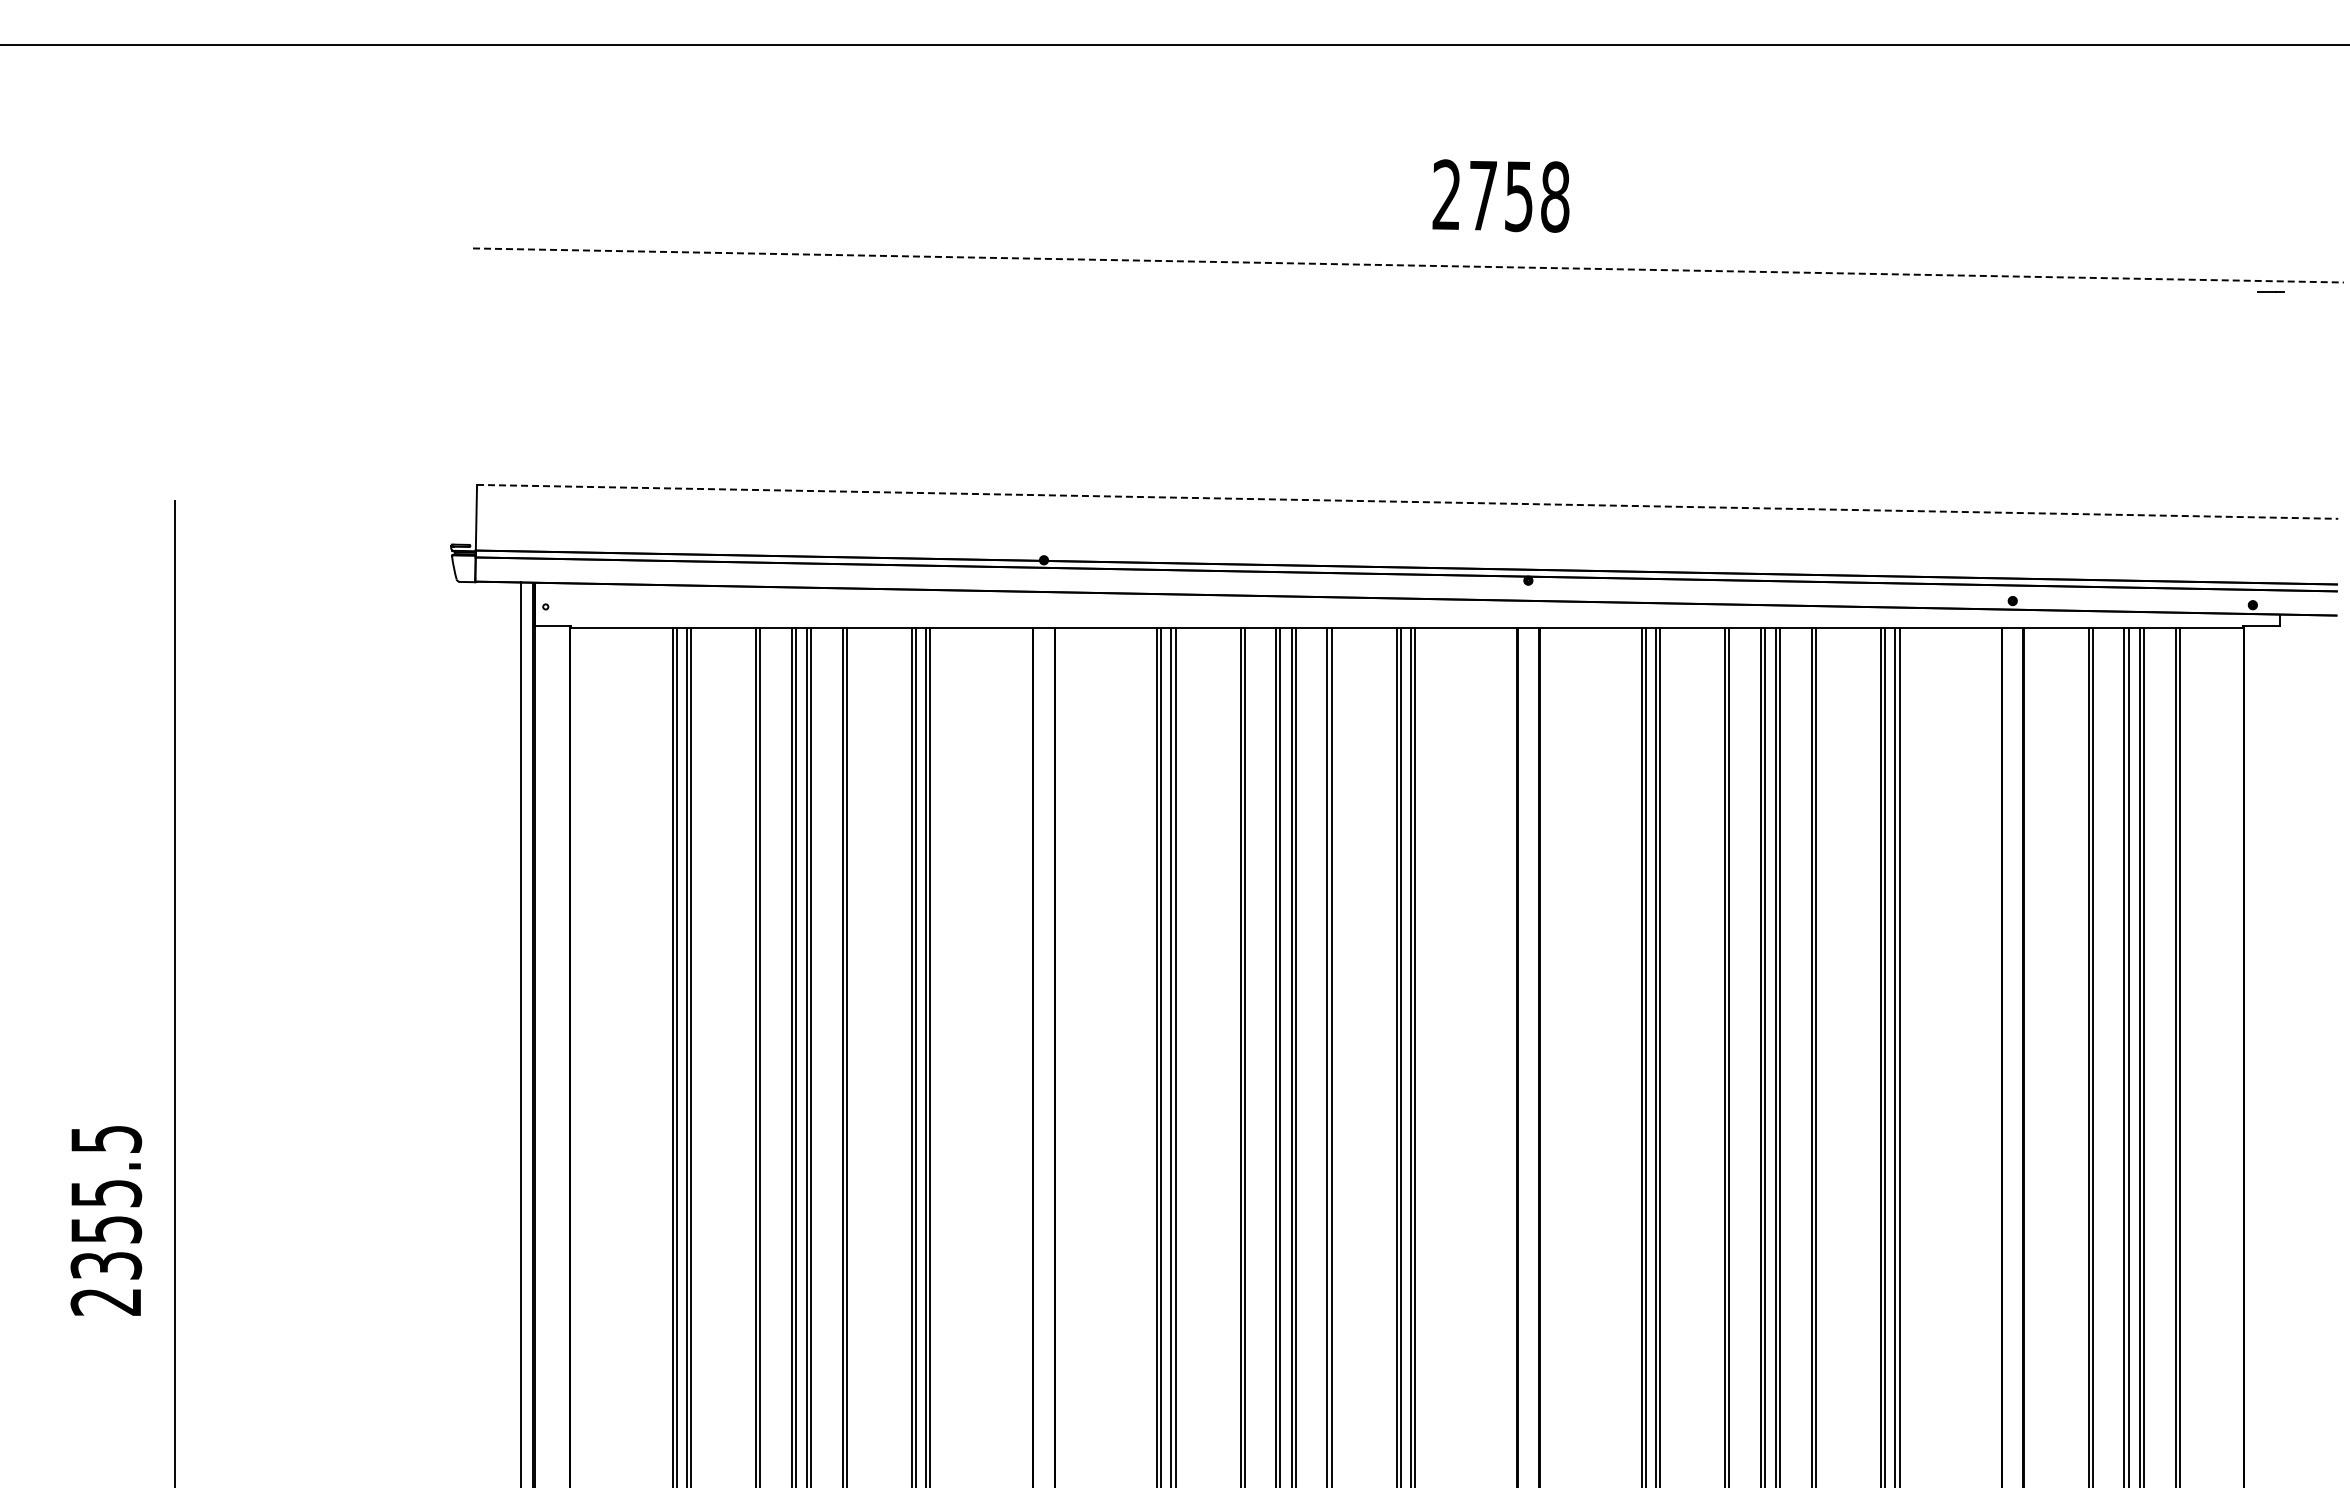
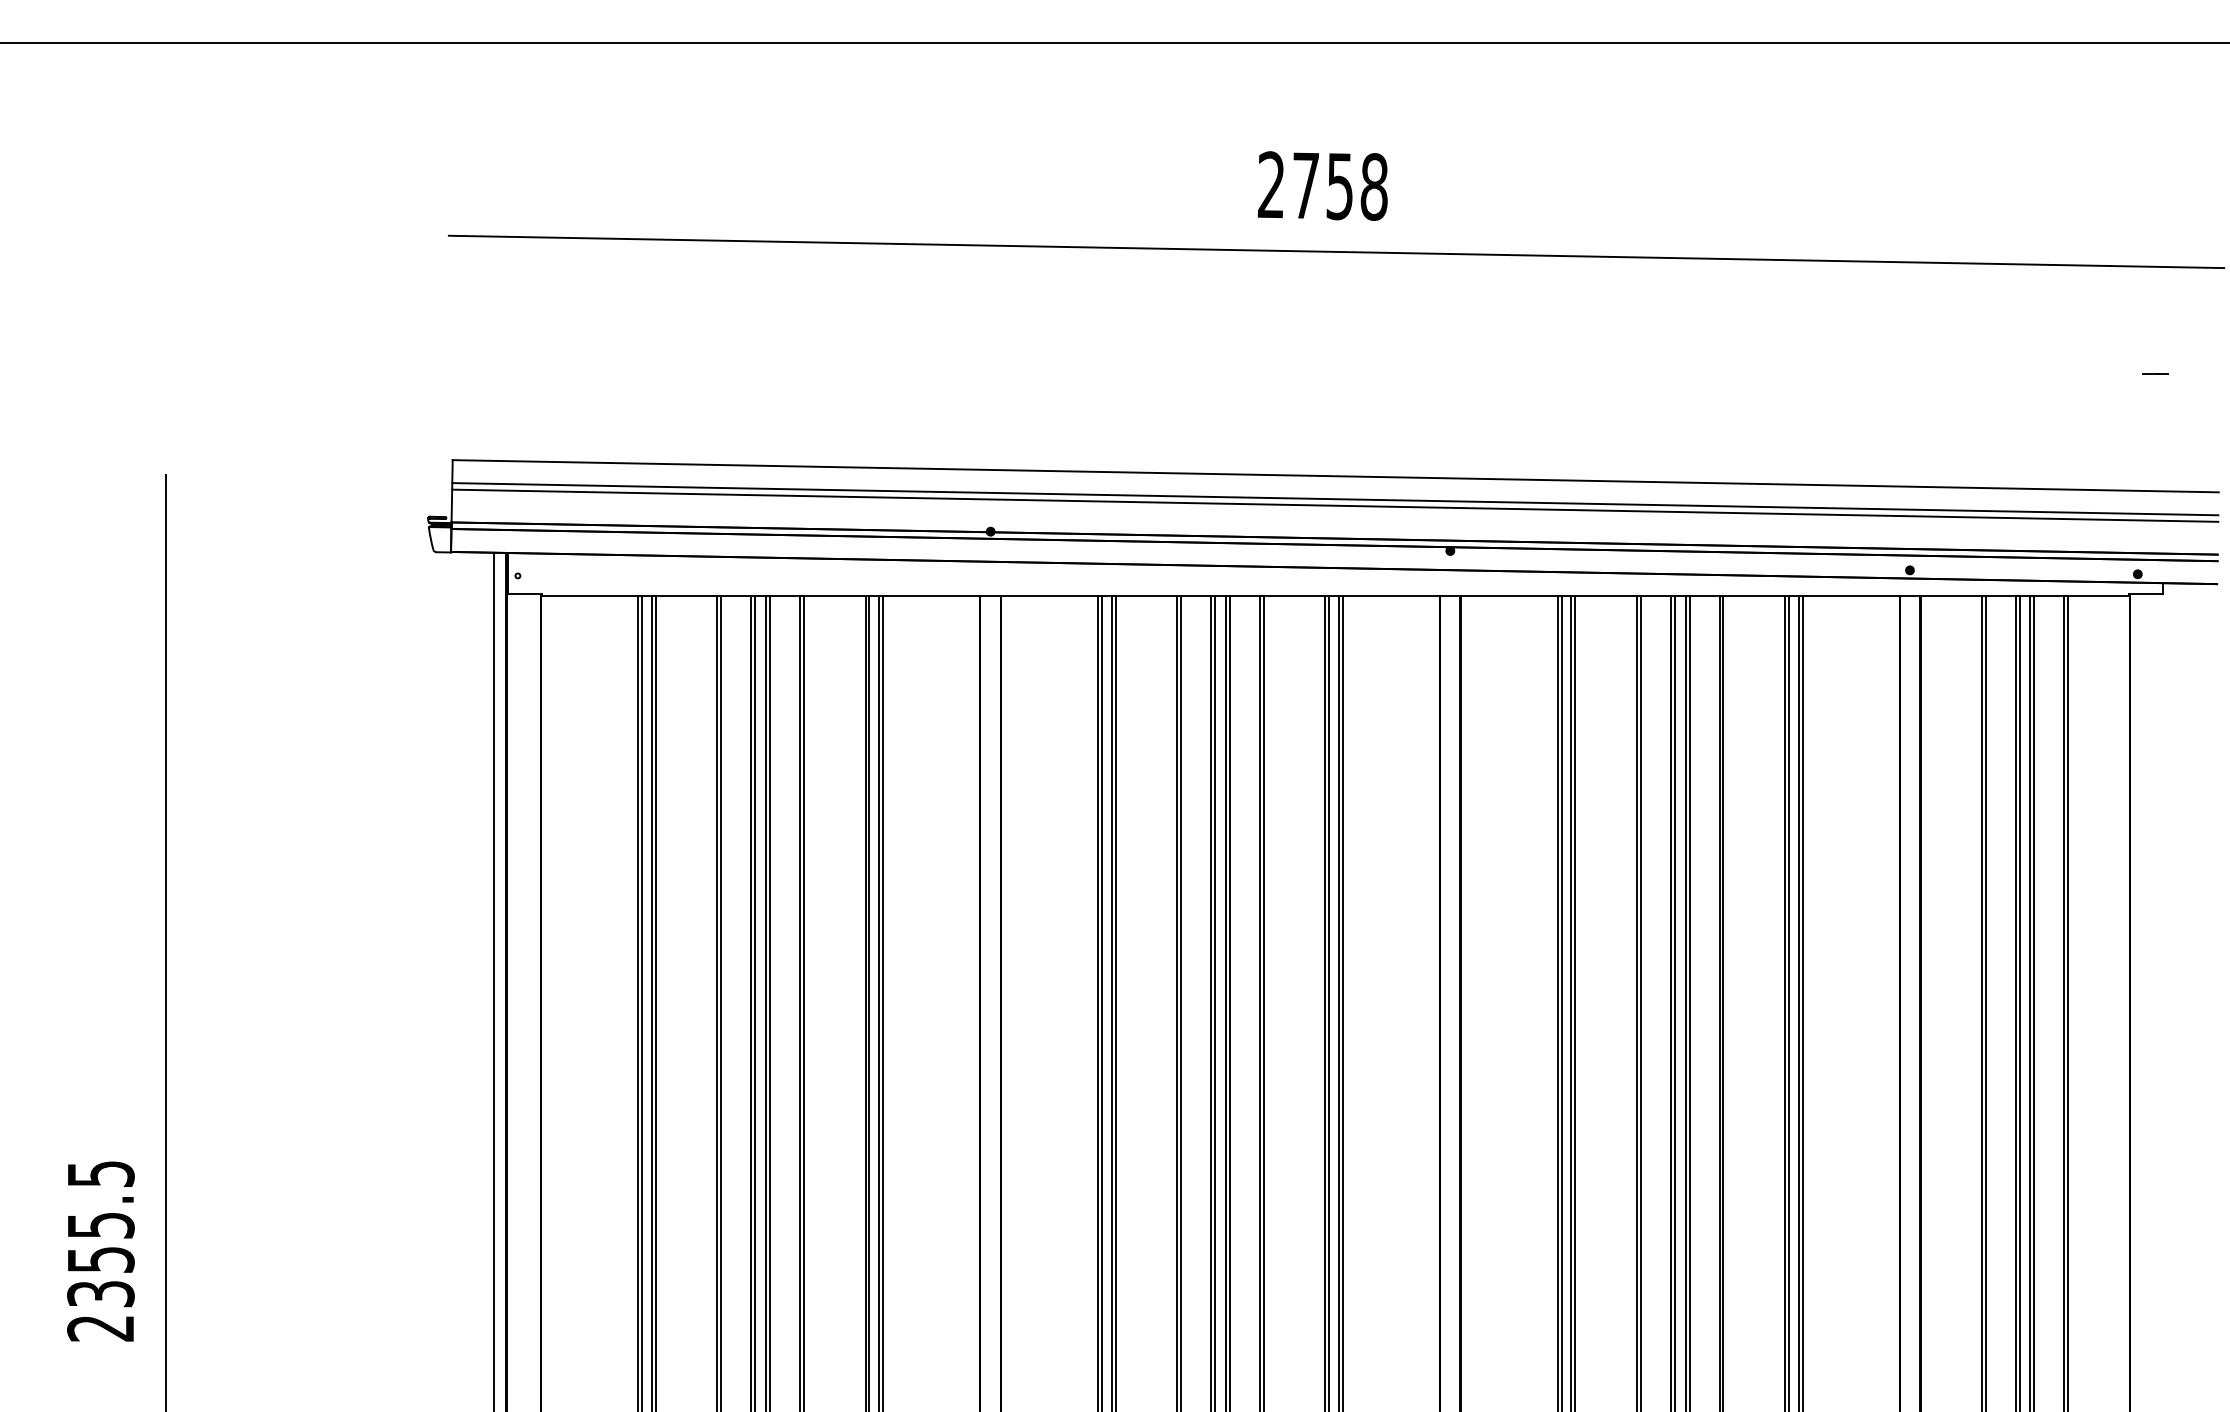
text: (1500, 195) -> (1322, 185), moved
line: (1408, 265) -> (1336, 251), dashed -> solid
line: (2270, 291) -> (2154, 373), moved
line: (1407, 501) -> (1335, 475), dashed -> solid
line: (1406, 526) -> (1334, 499), added
line: (1406, 532) -> (1334, 505), added
text: (106, 1220) -> (101, 1251), moved

